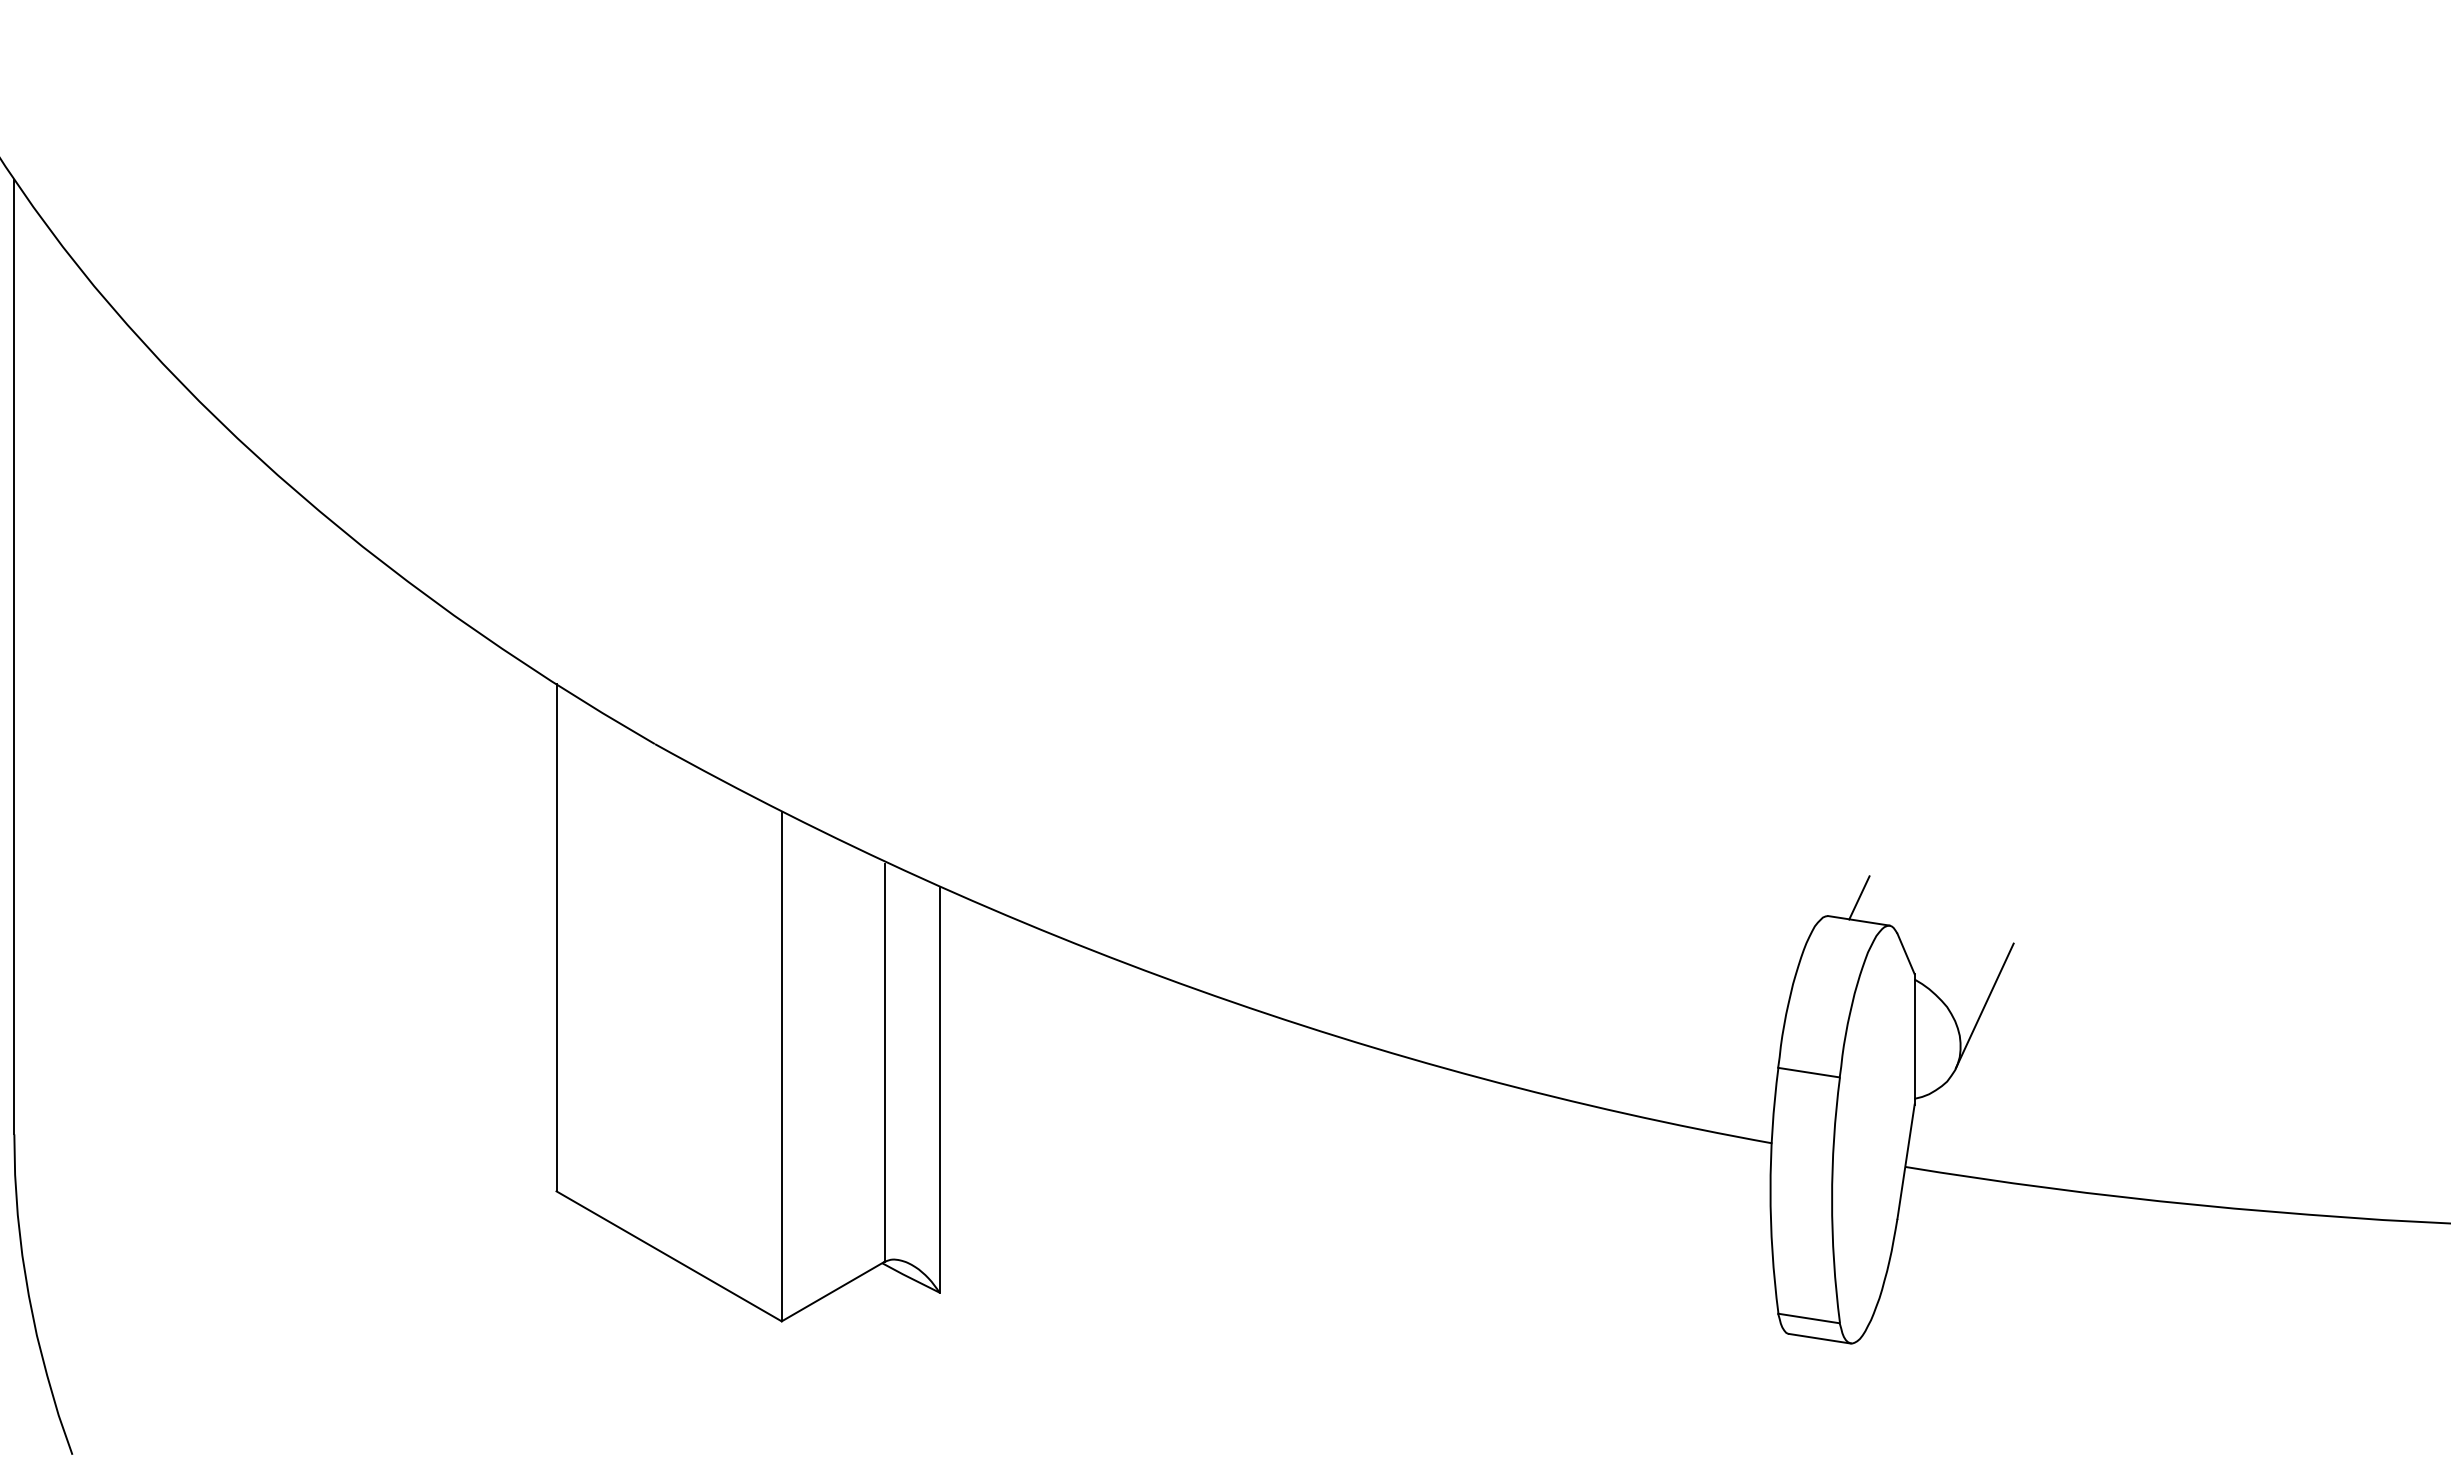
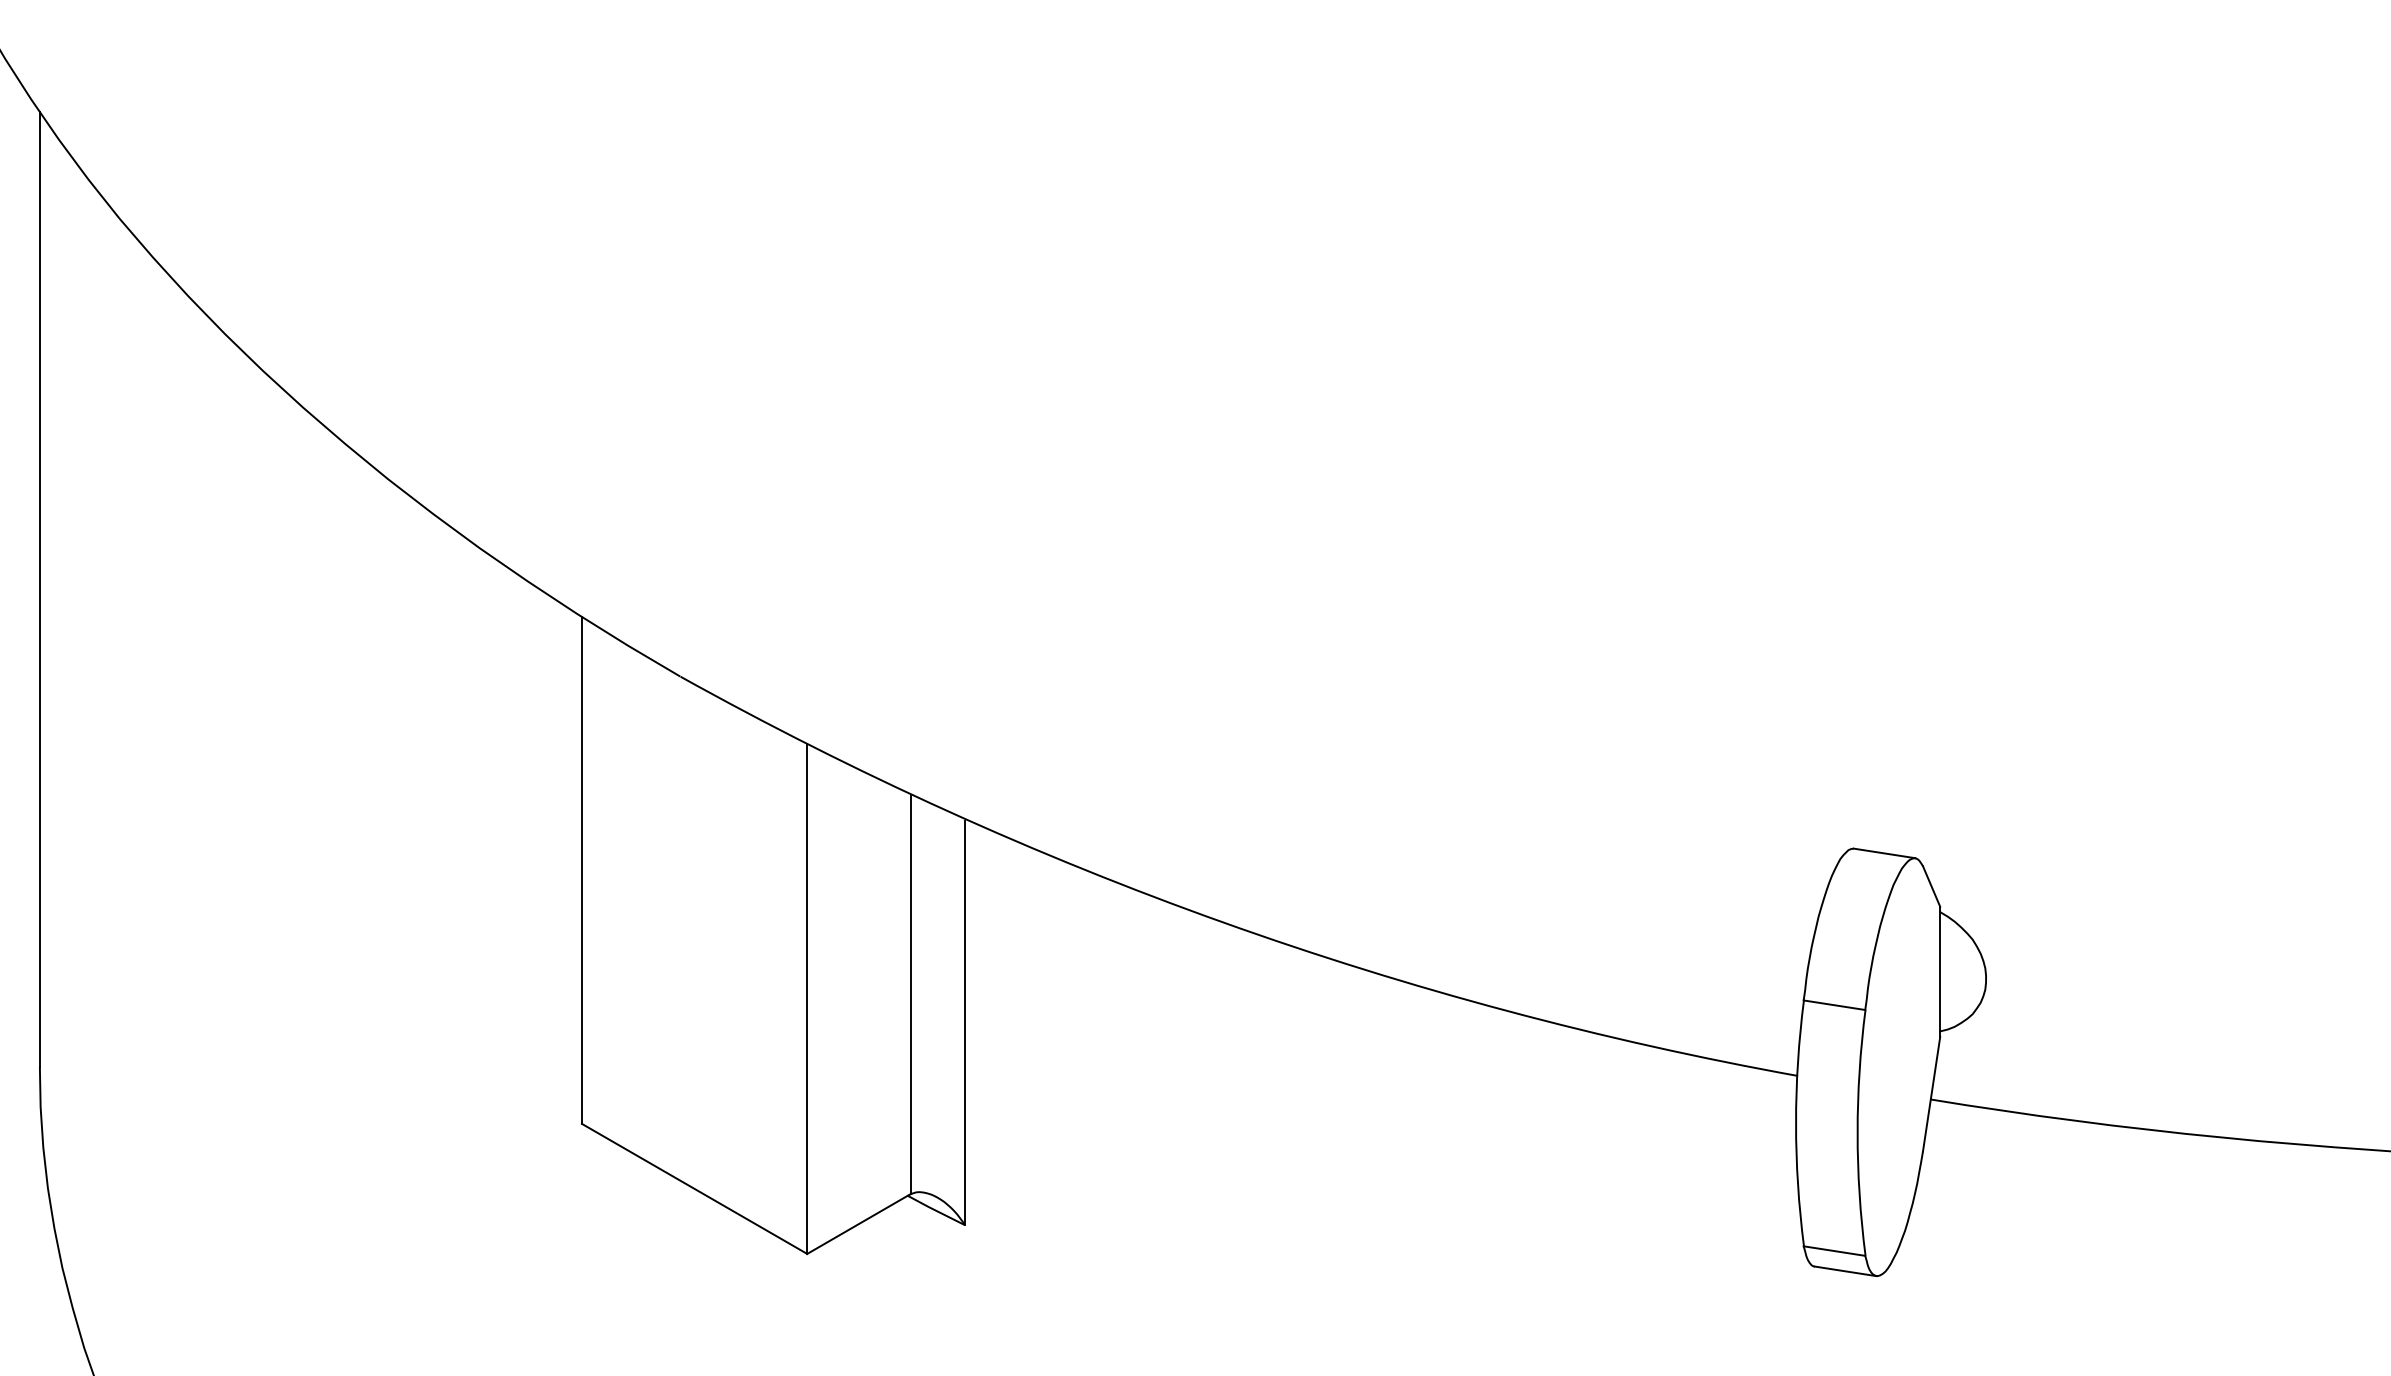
line: (1859, 897) -> (1885, 830), removed
line: (1984, 1005) -> (2010, 938), removed

